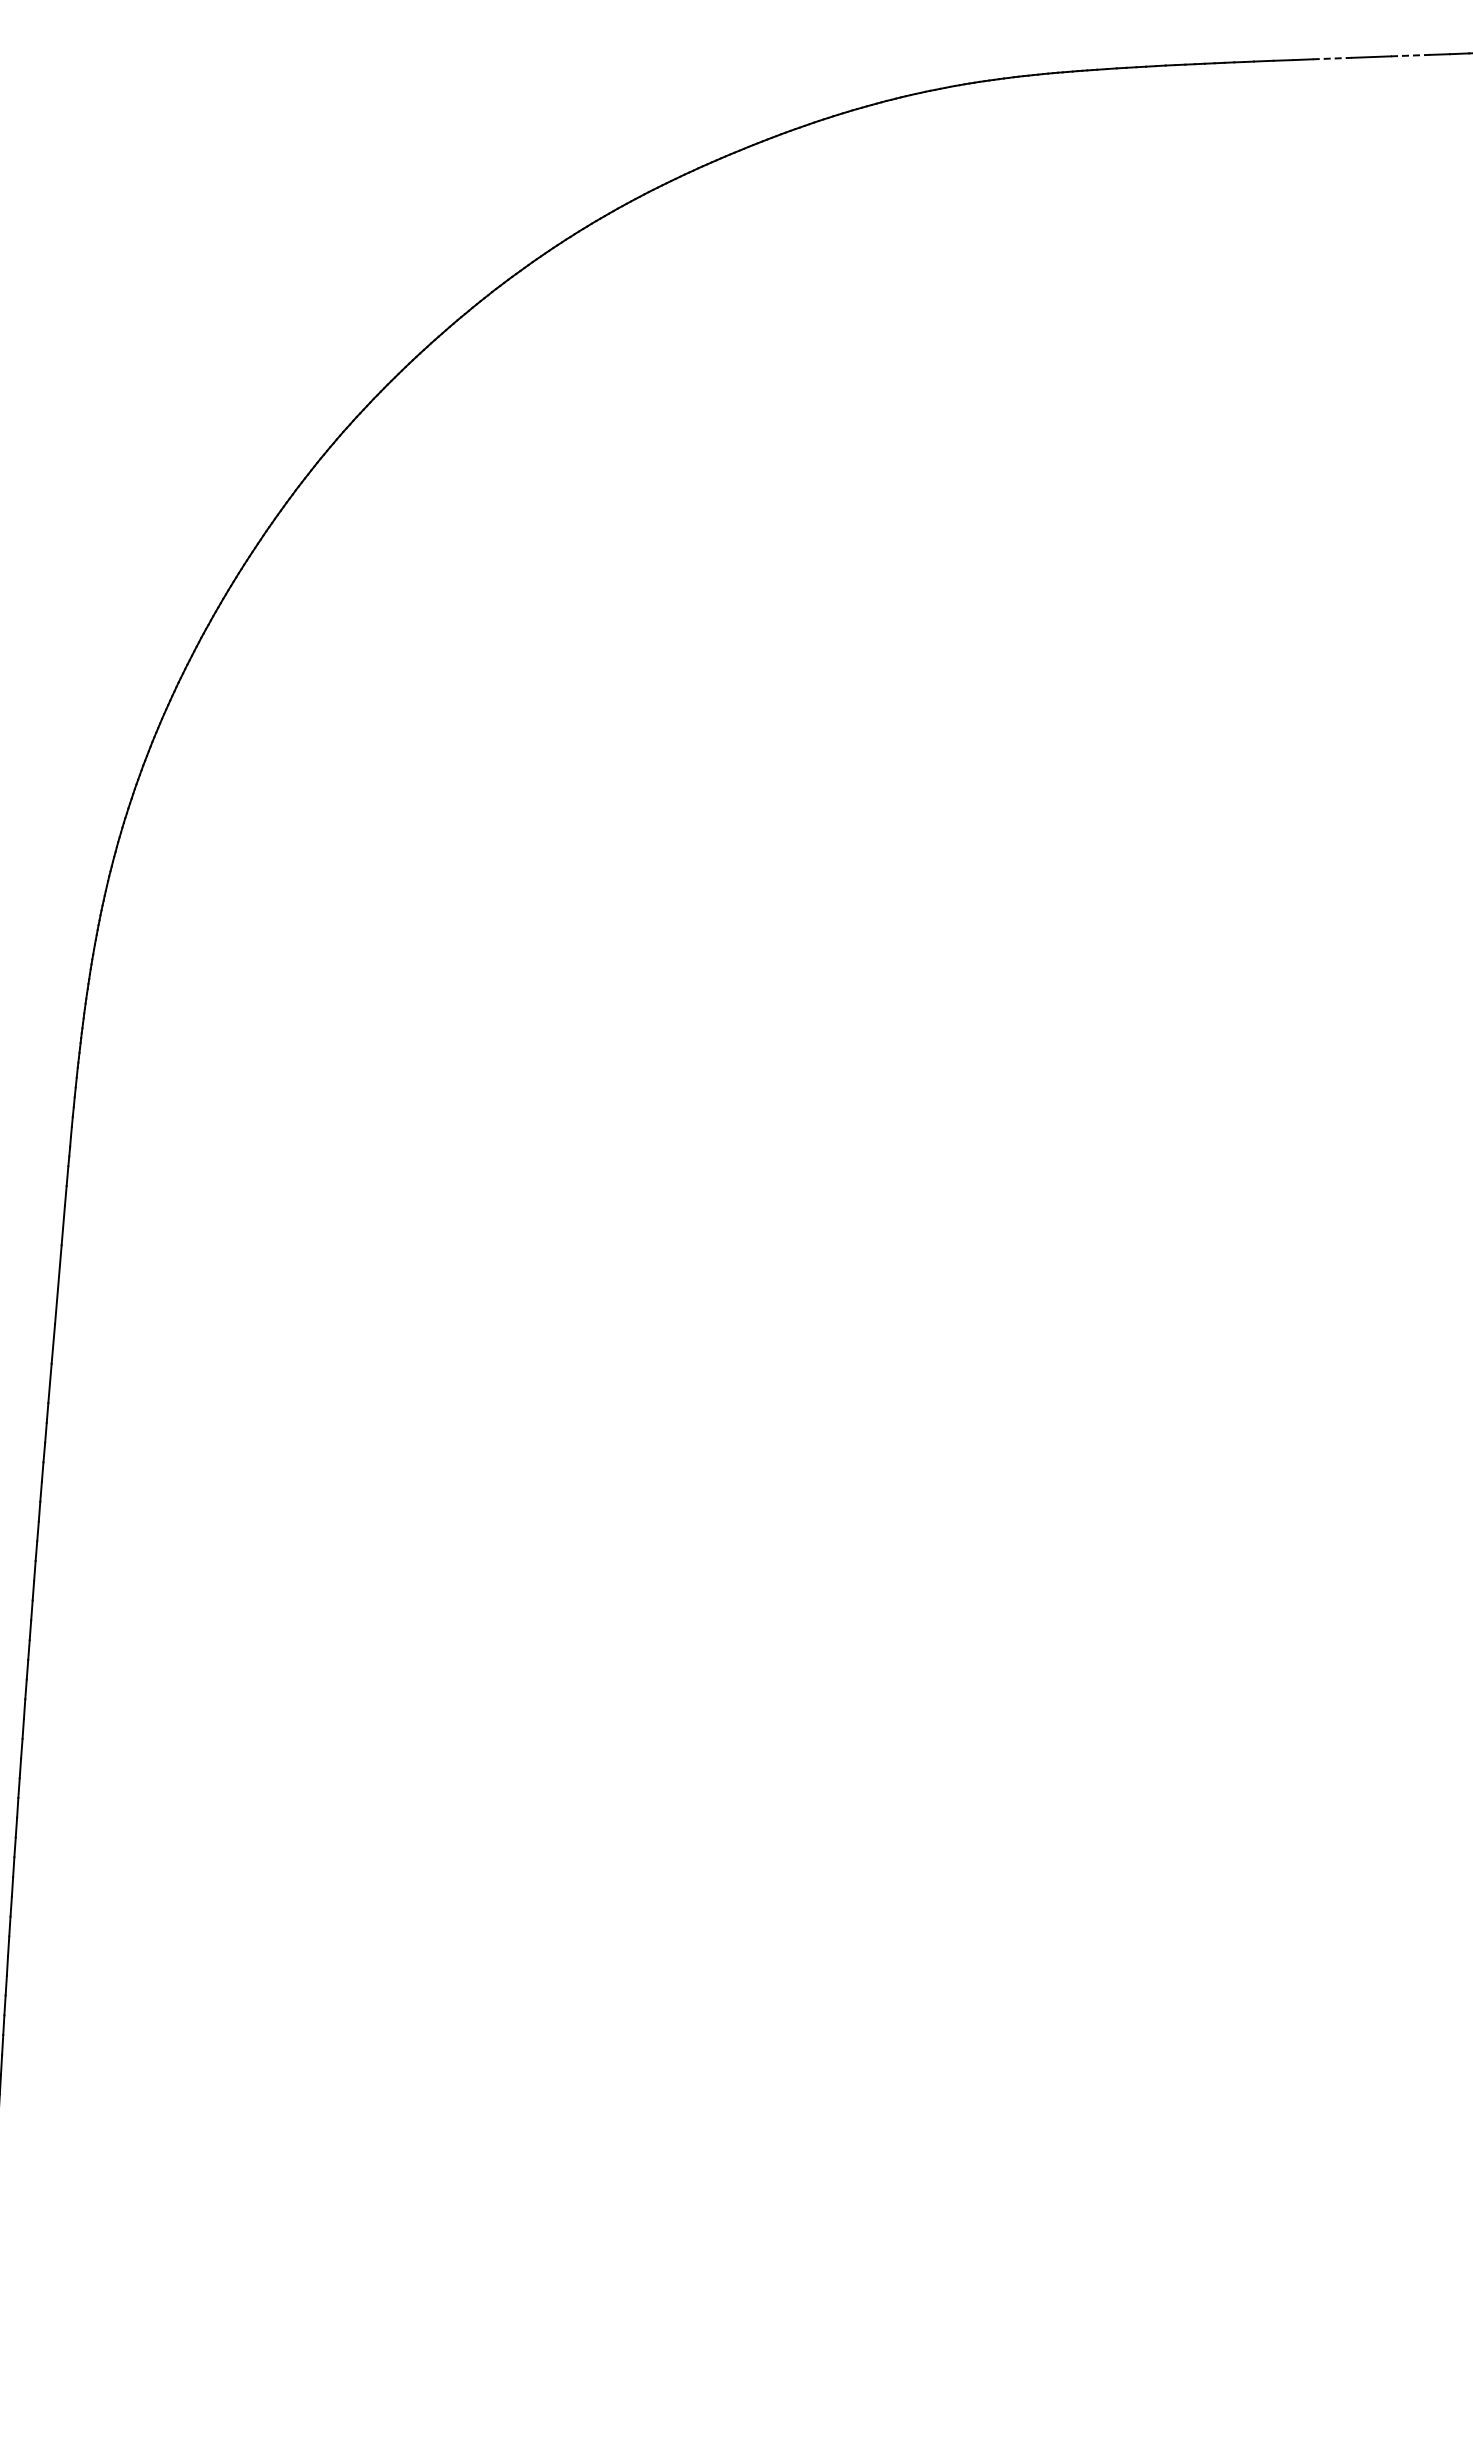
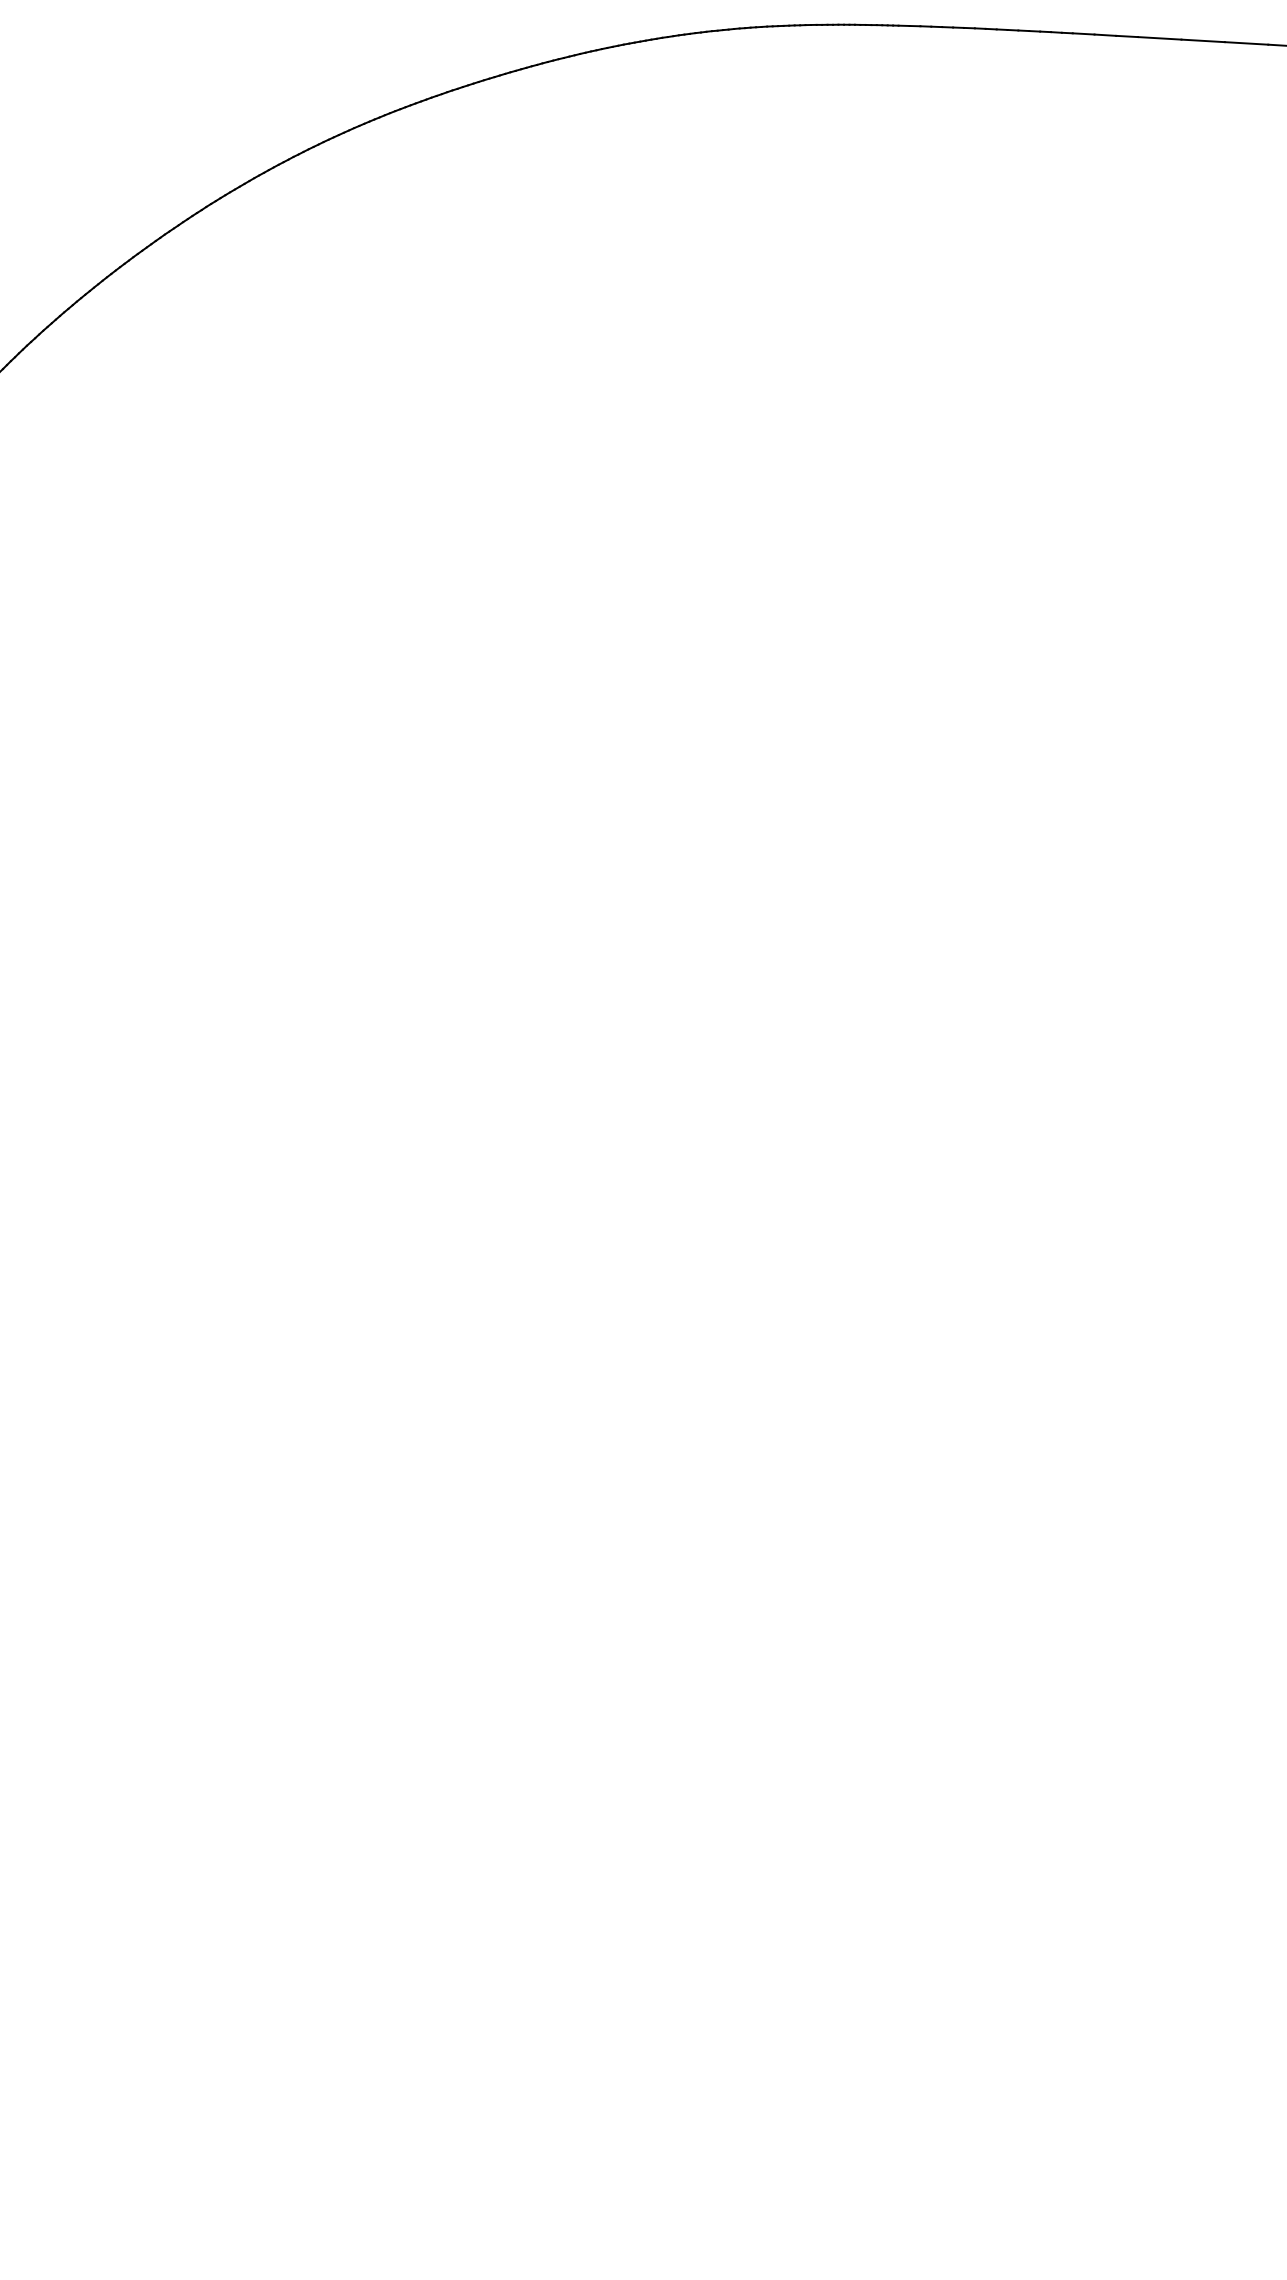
line: (1410, 55) -> (1246, 43), dashed -> solid
line: (1332, 58) -> (1159, 38), dashed -> solid

